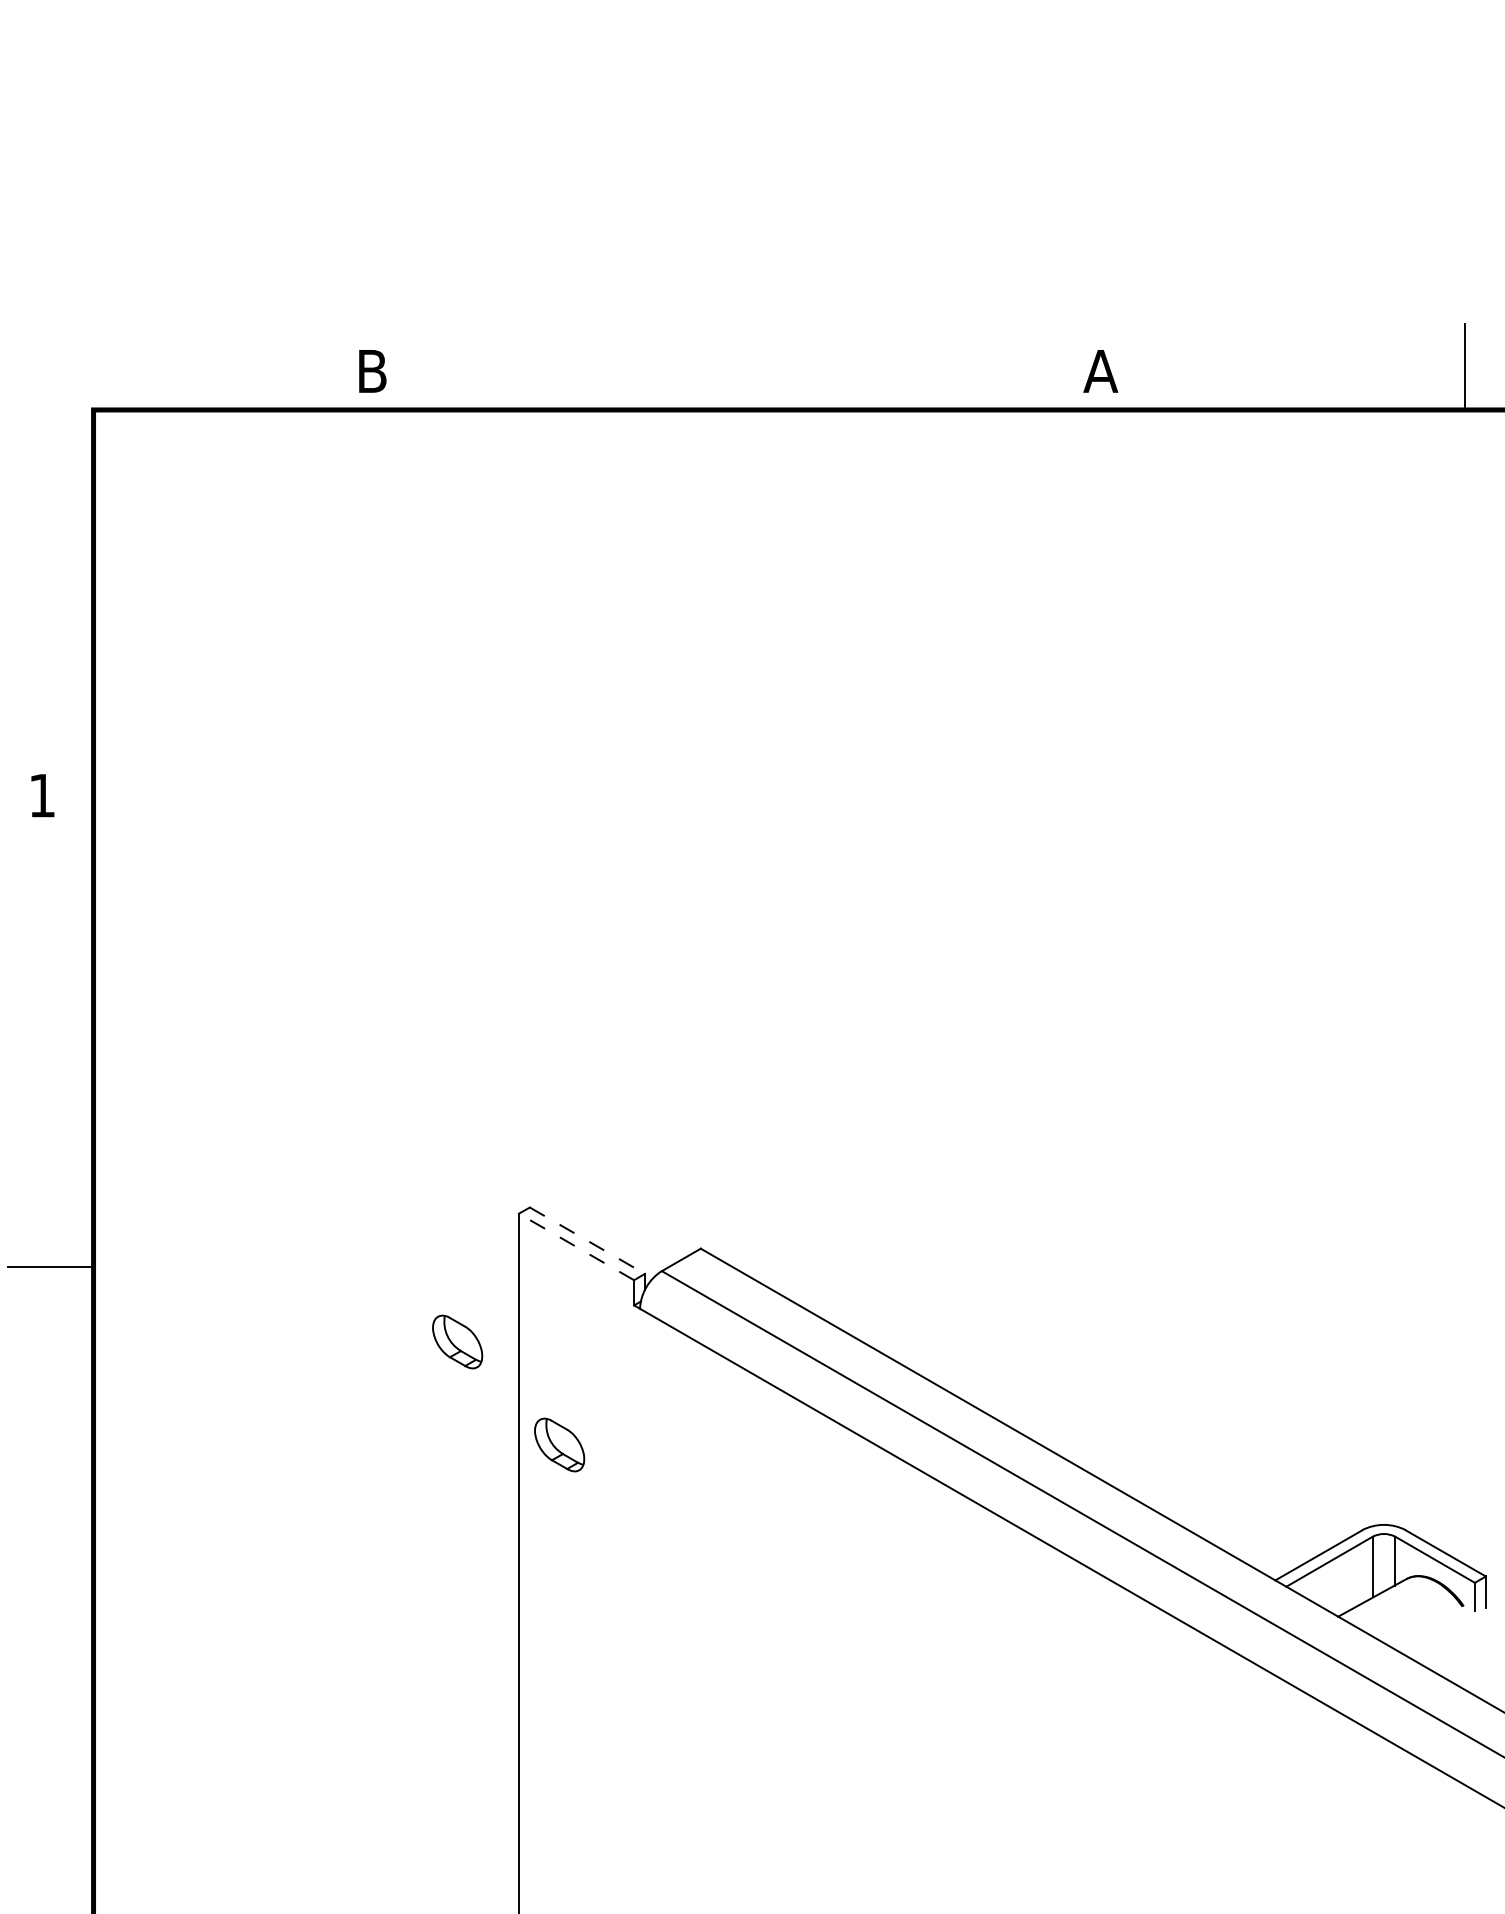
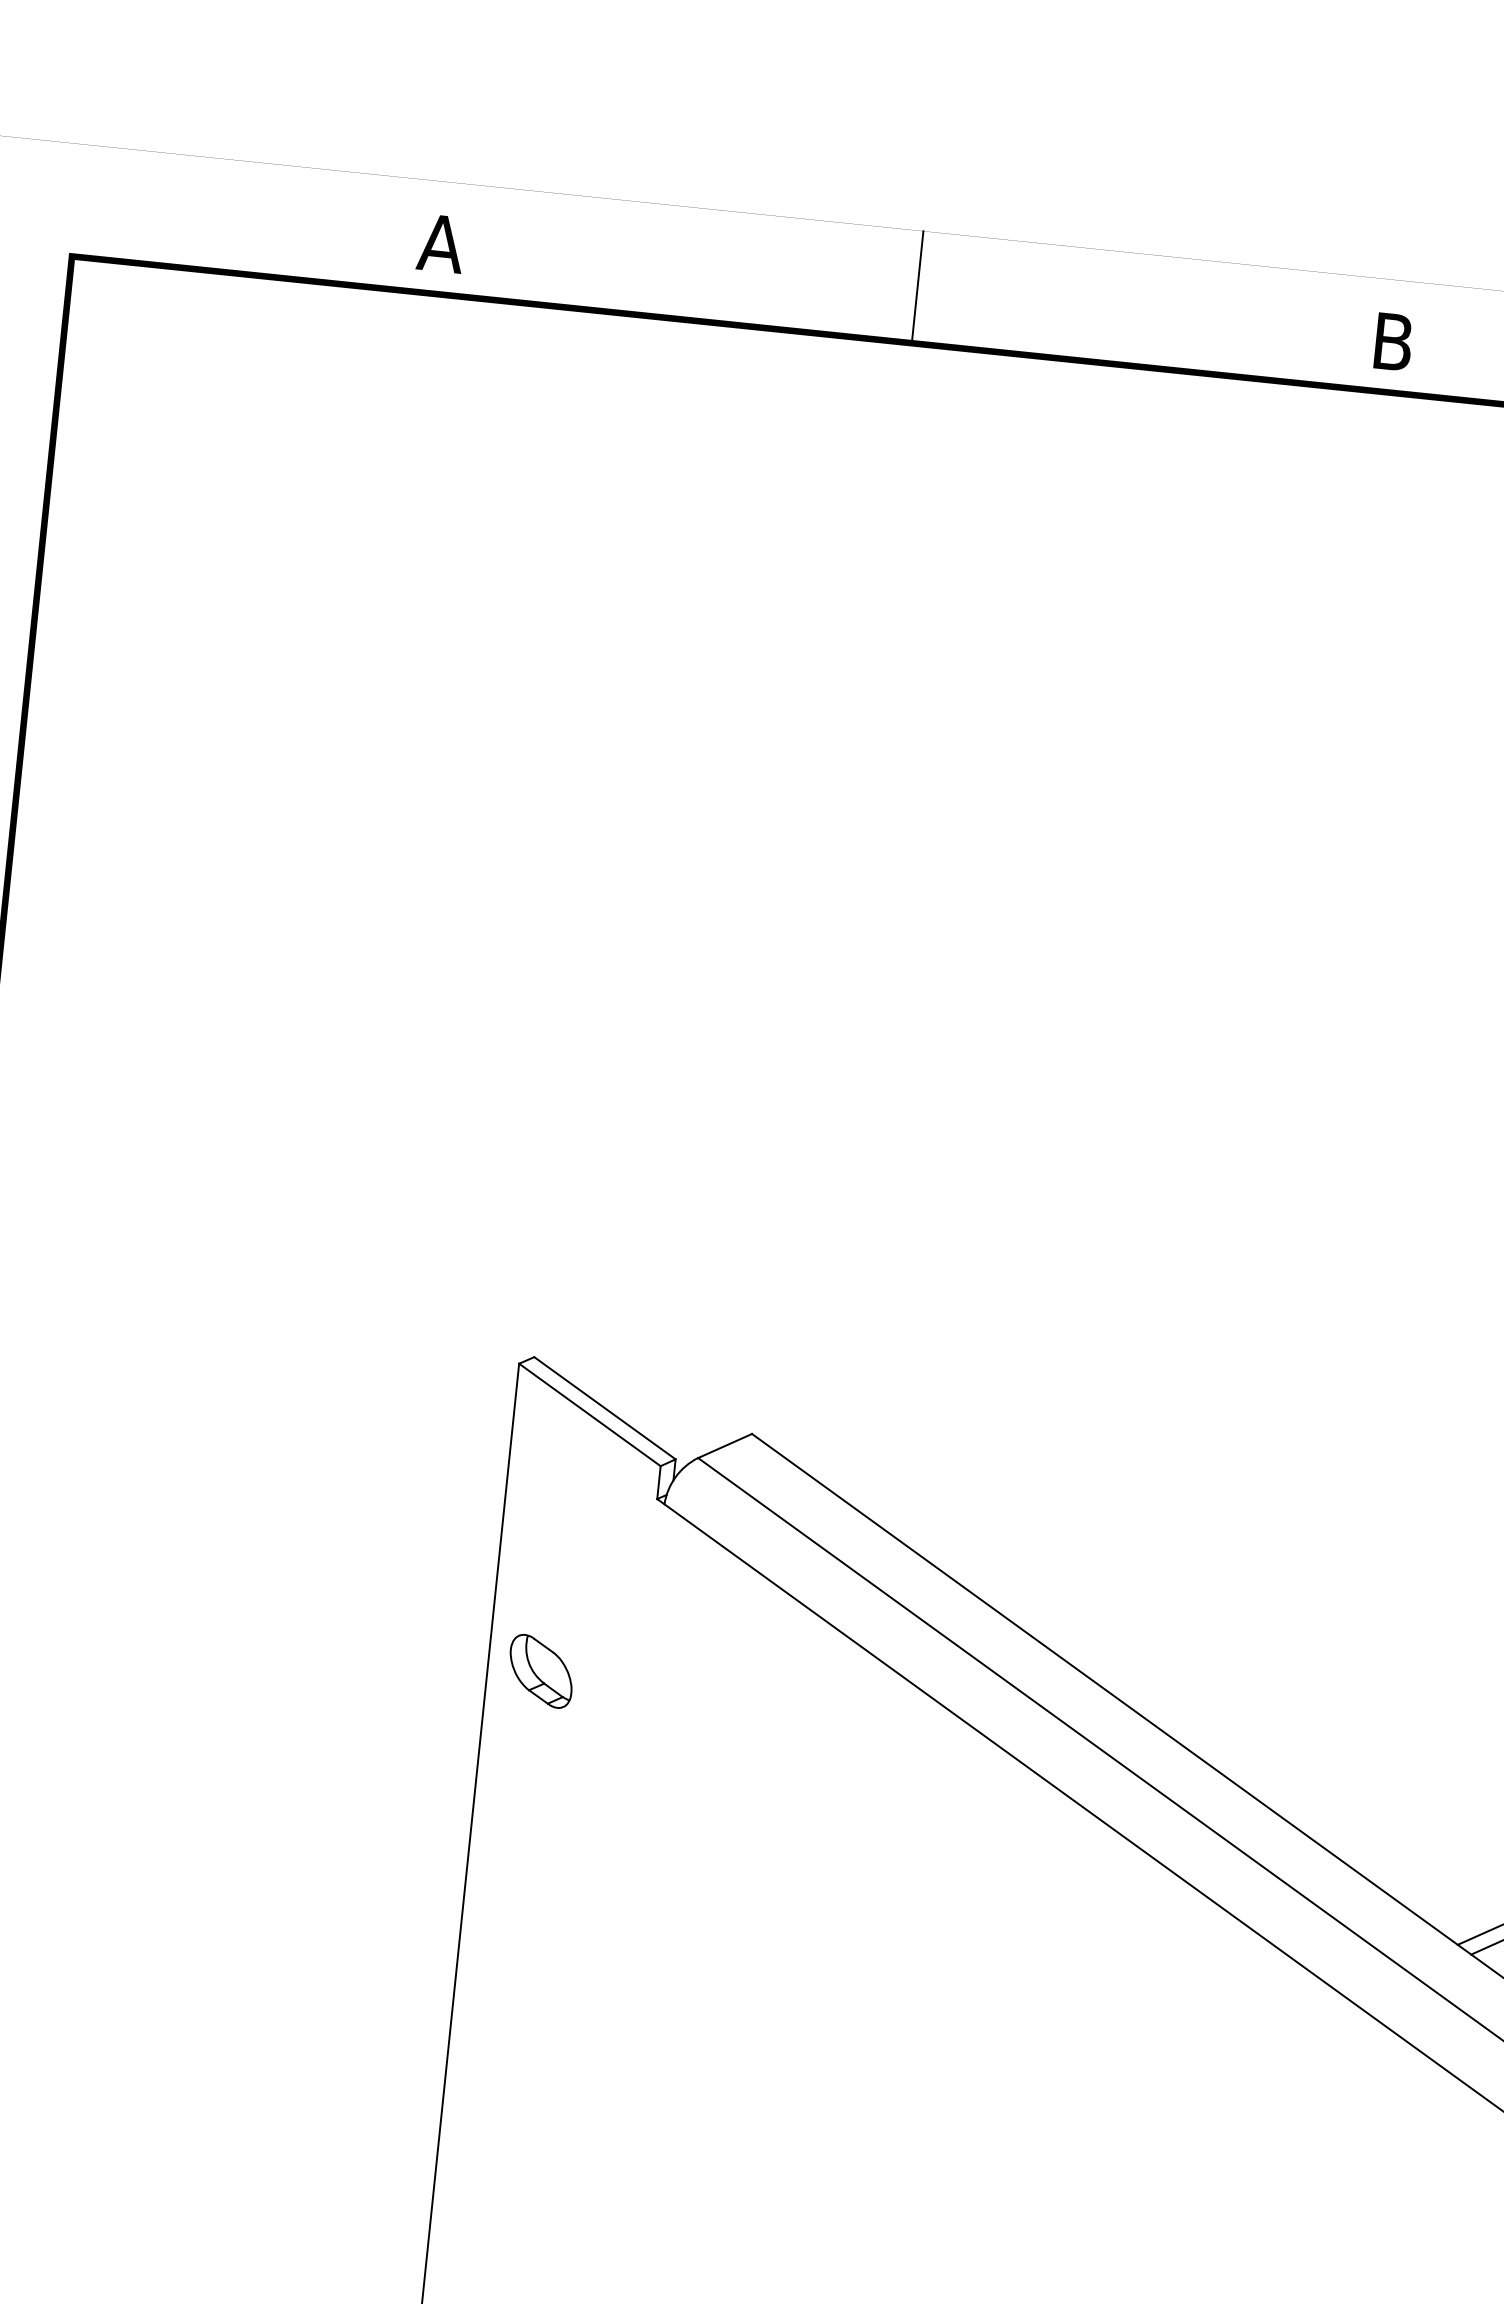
line: (736, 366) -> (917, 286), added
text: (371, 371) -> (440, 243), B -> A
text: (1100, 371) -> (1392, 342), A -> B
line: (587, 1240) -> (605, 1407), dashed -> solid
line: (576, 1246) -> (589, 1414), dashed -> solid
part: (457, 1341) -> (421, 1522), removed

